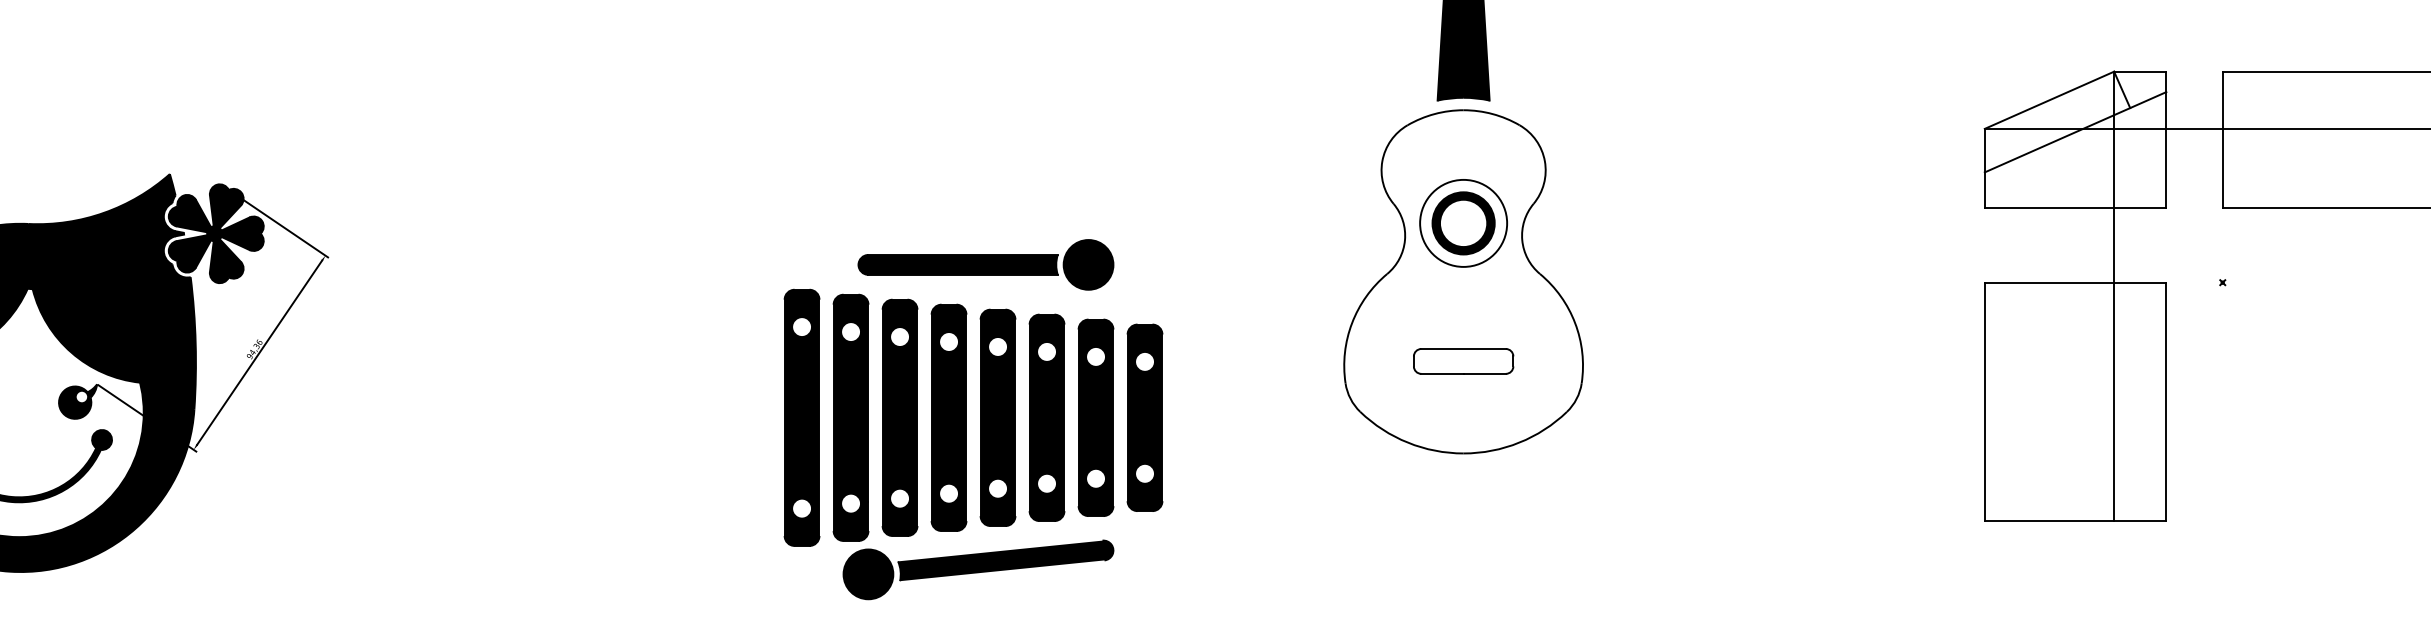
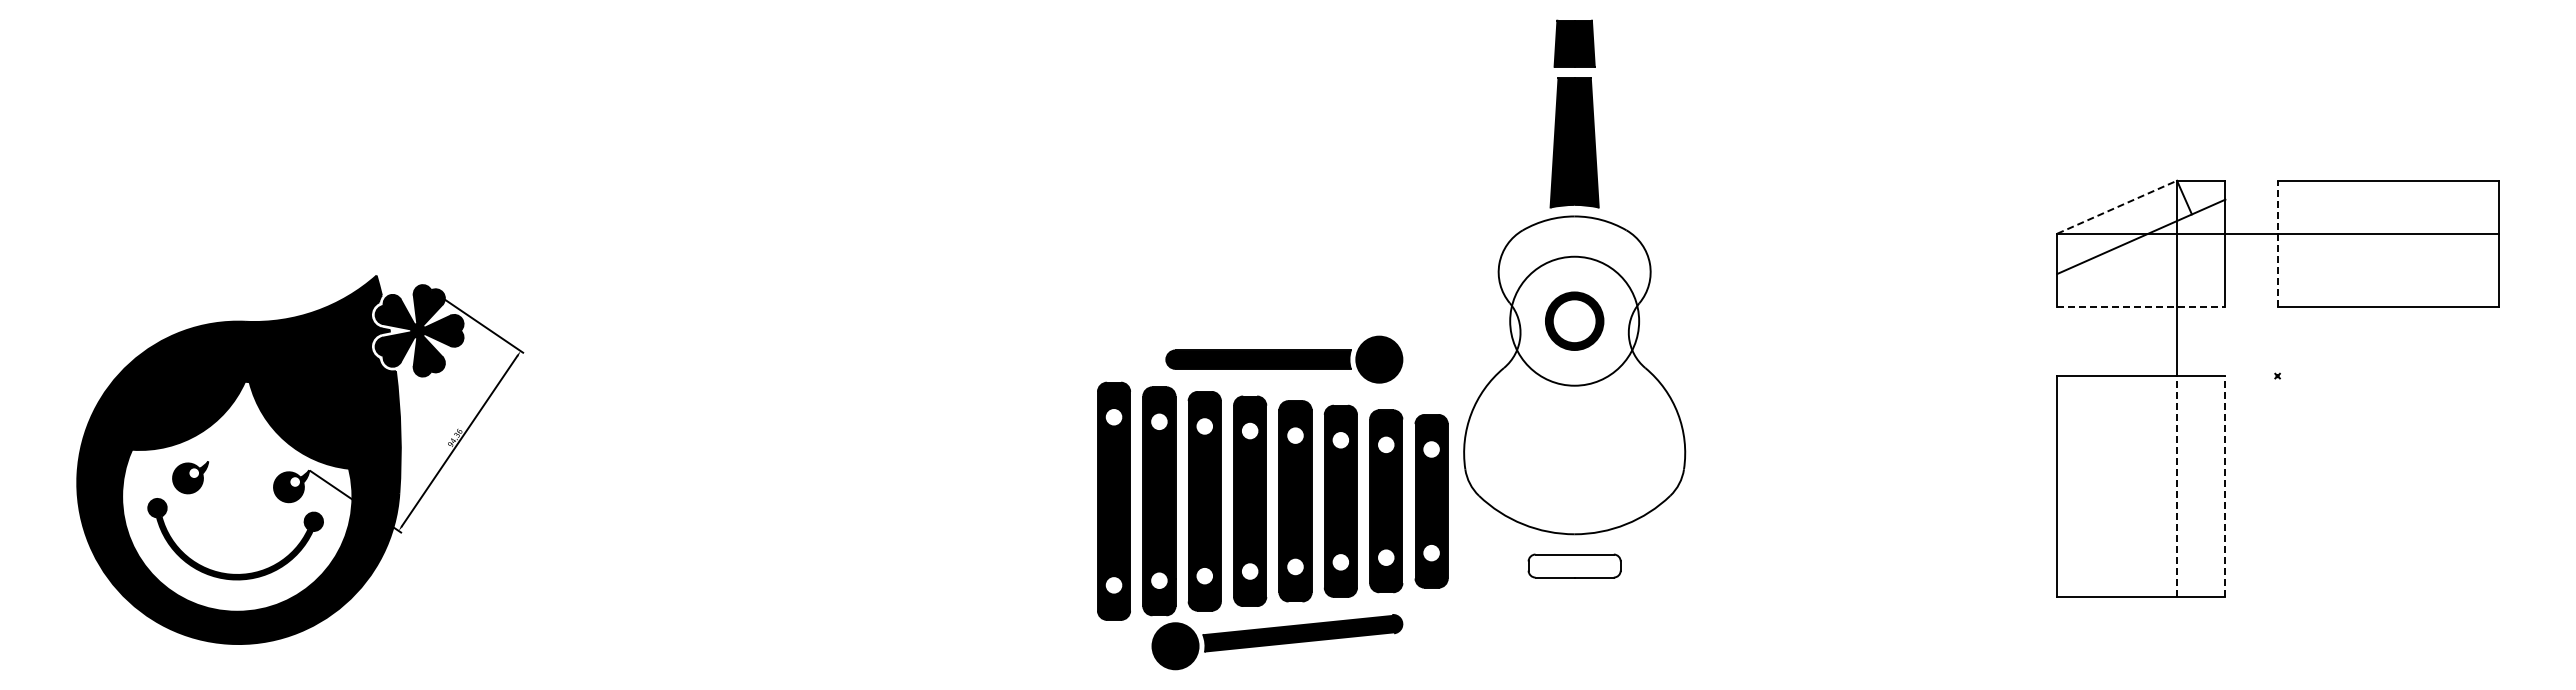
line: (2049, 100) -> (2117, 207), solid -> dashed
line: (2222, 139) -> (2277, 243), solid -> dashed
line: (2075, 208) -> (2141, 307), solid -> dashed
circle: (1463, 222) -> (1574, 320), size x1.6
part: (1463, 360) -> (1574, 565), moved
line: (2114, 401) -> (2177, 486), solid -> dashed
line: (2166, 401) -> (2225, 486), solid -> dashed
part: (973, 419) -> (1272, 502), moved

